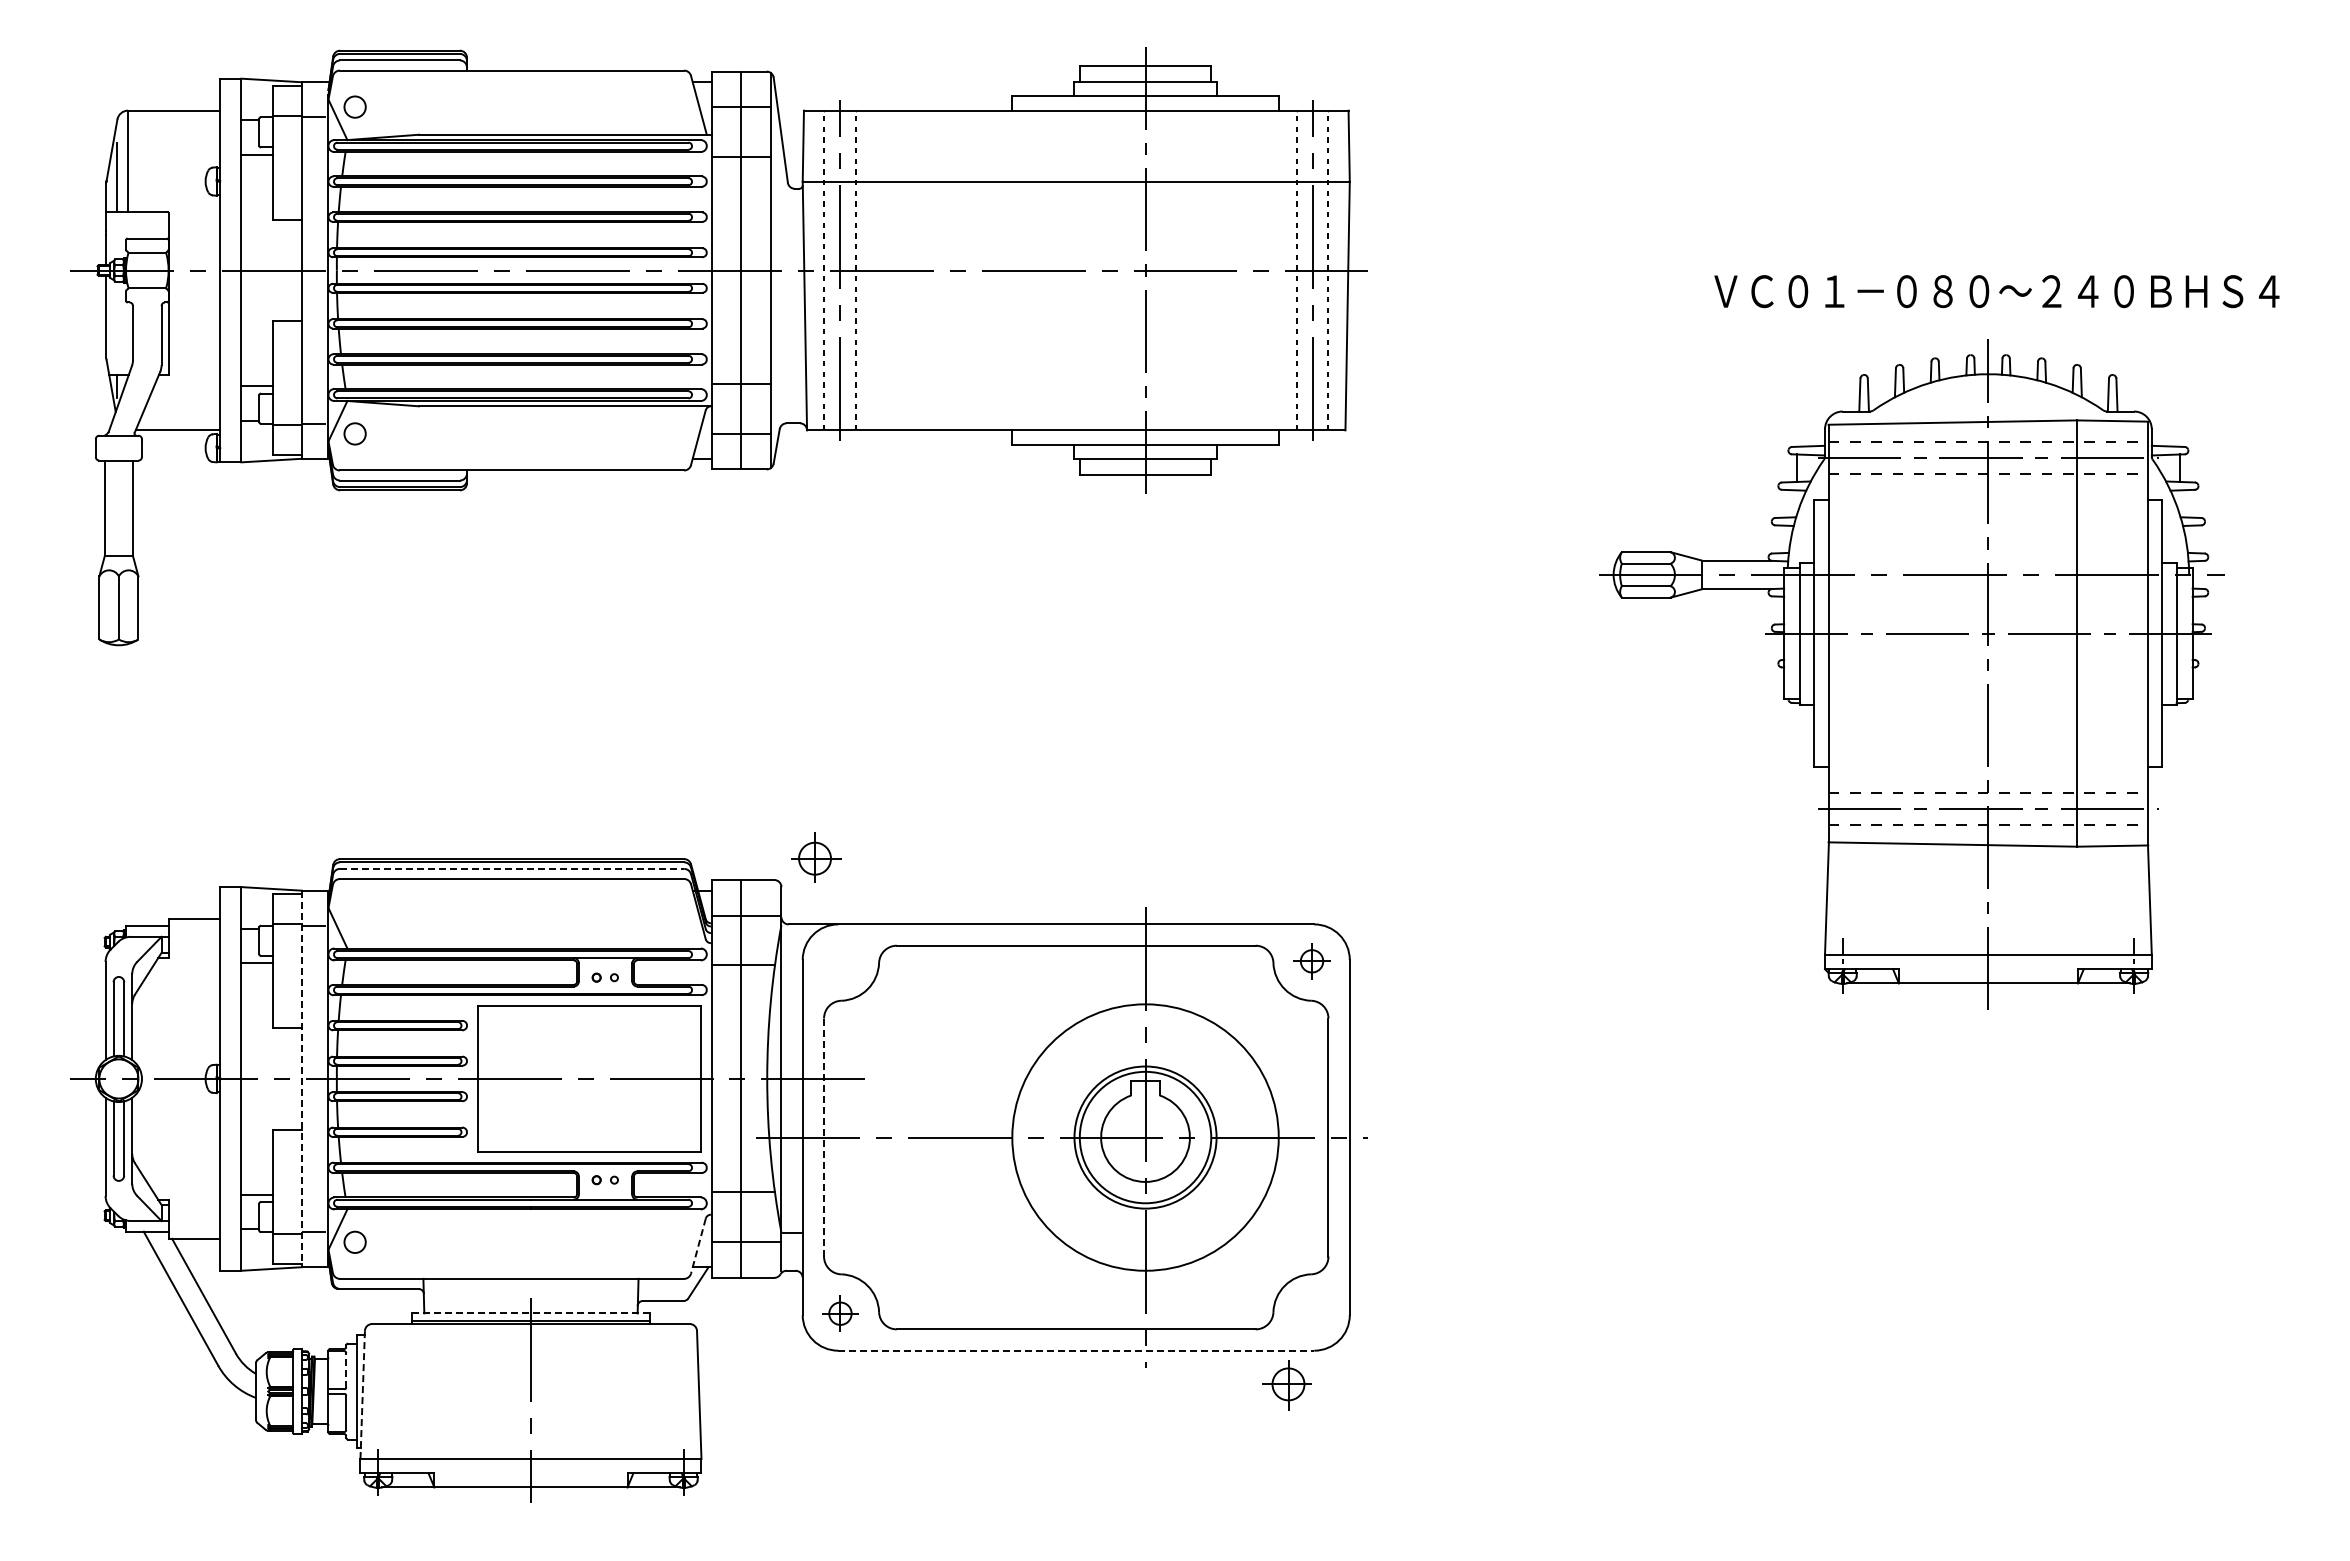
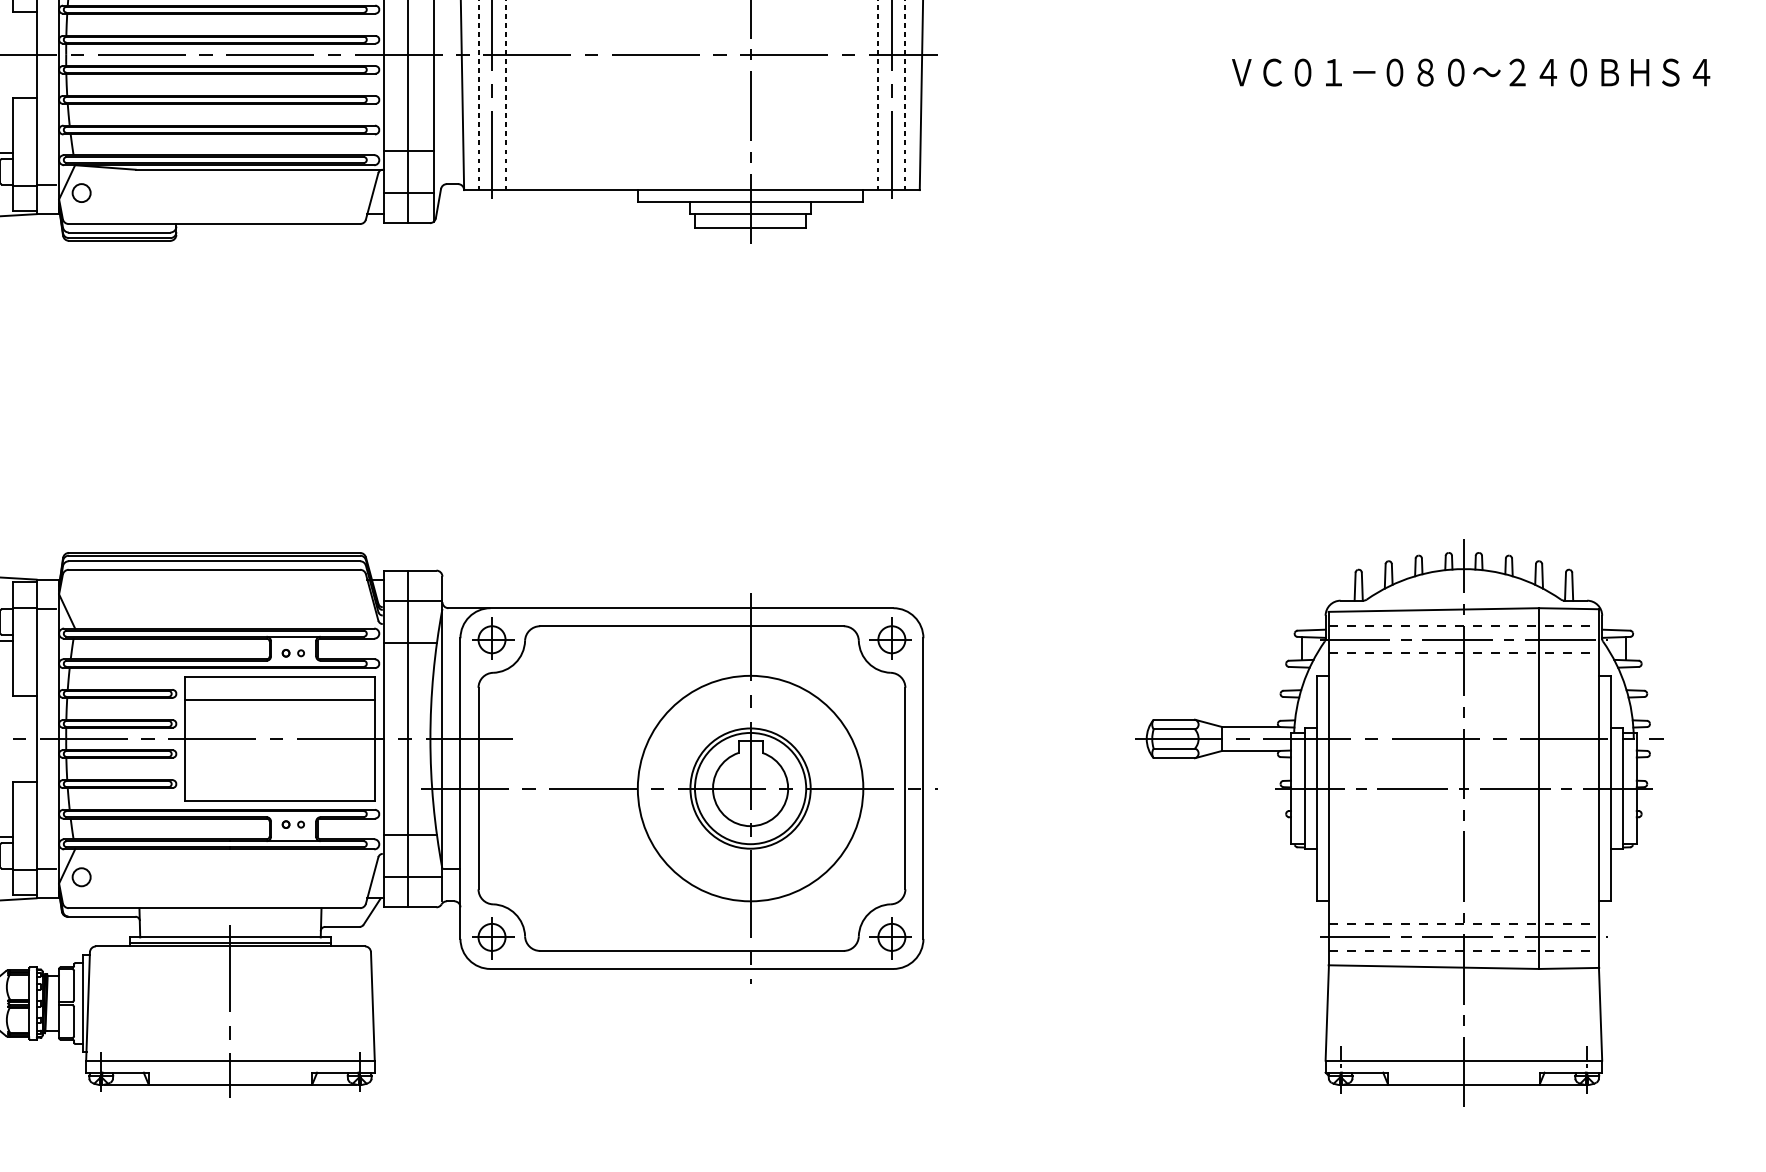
part: (1911, 674) -> (1398, 823), moved
part: (816, 857) -> (493, 638), moved
line: (512, 868) -> (214, 560), dashed -> solid
part: (1310, 960) -> (890, 638), size x1.43
line: (589, 1032) -> (280, 699), added
line: (301, 1079) -> (36, 739), dashed -> solid
line: (824, 1138) -> (478, 789), dashed -> solid
line: (698, 1246) -> (372, 880), dashed -> solid
line: (531, 1313) -> (230, 937), dashed -> solid
part: (841, 1314) -> (493, 938), size x1.43
line: (1076, 1350) -> (692, 968), dashed -> solid
line: (346, 1369) -> (74, 984), dashed -> solid
part: (1286, 1385) -> (890, 938), moved
line: (362, 1394) -> (87, 1006), dashed -> solid

